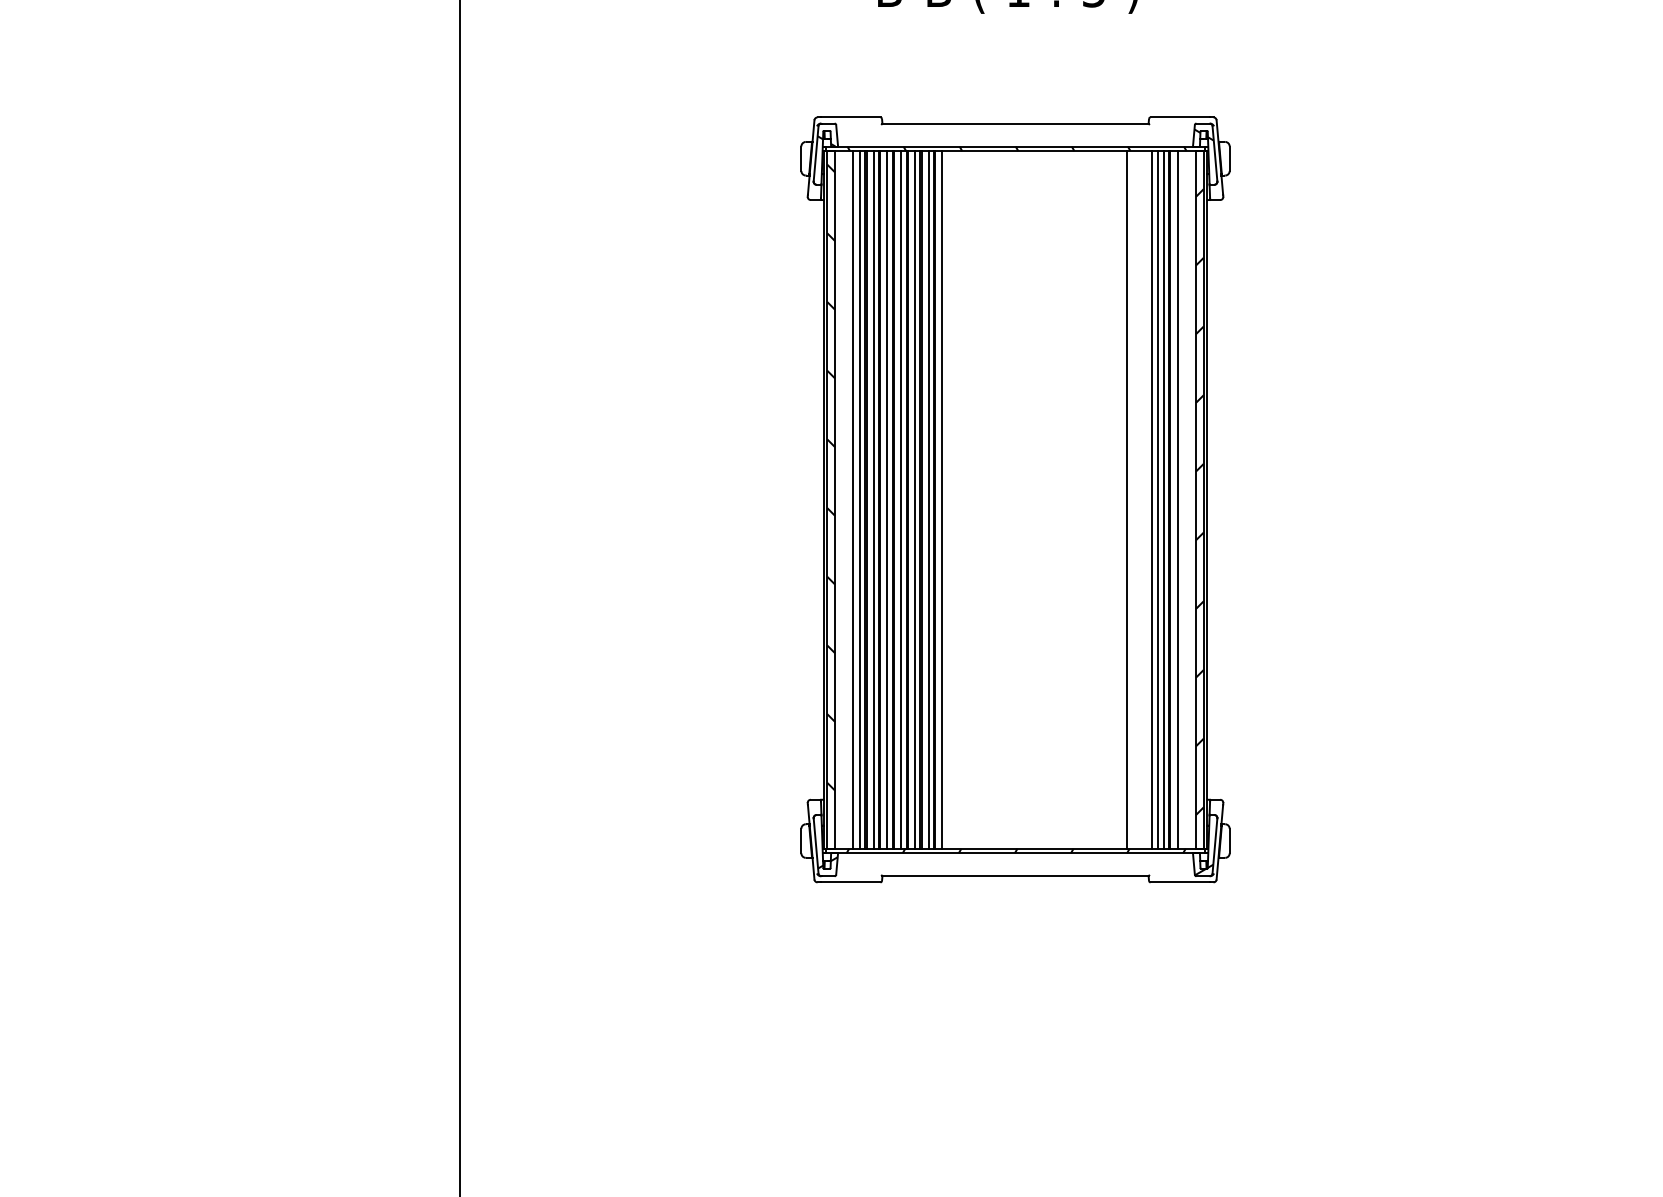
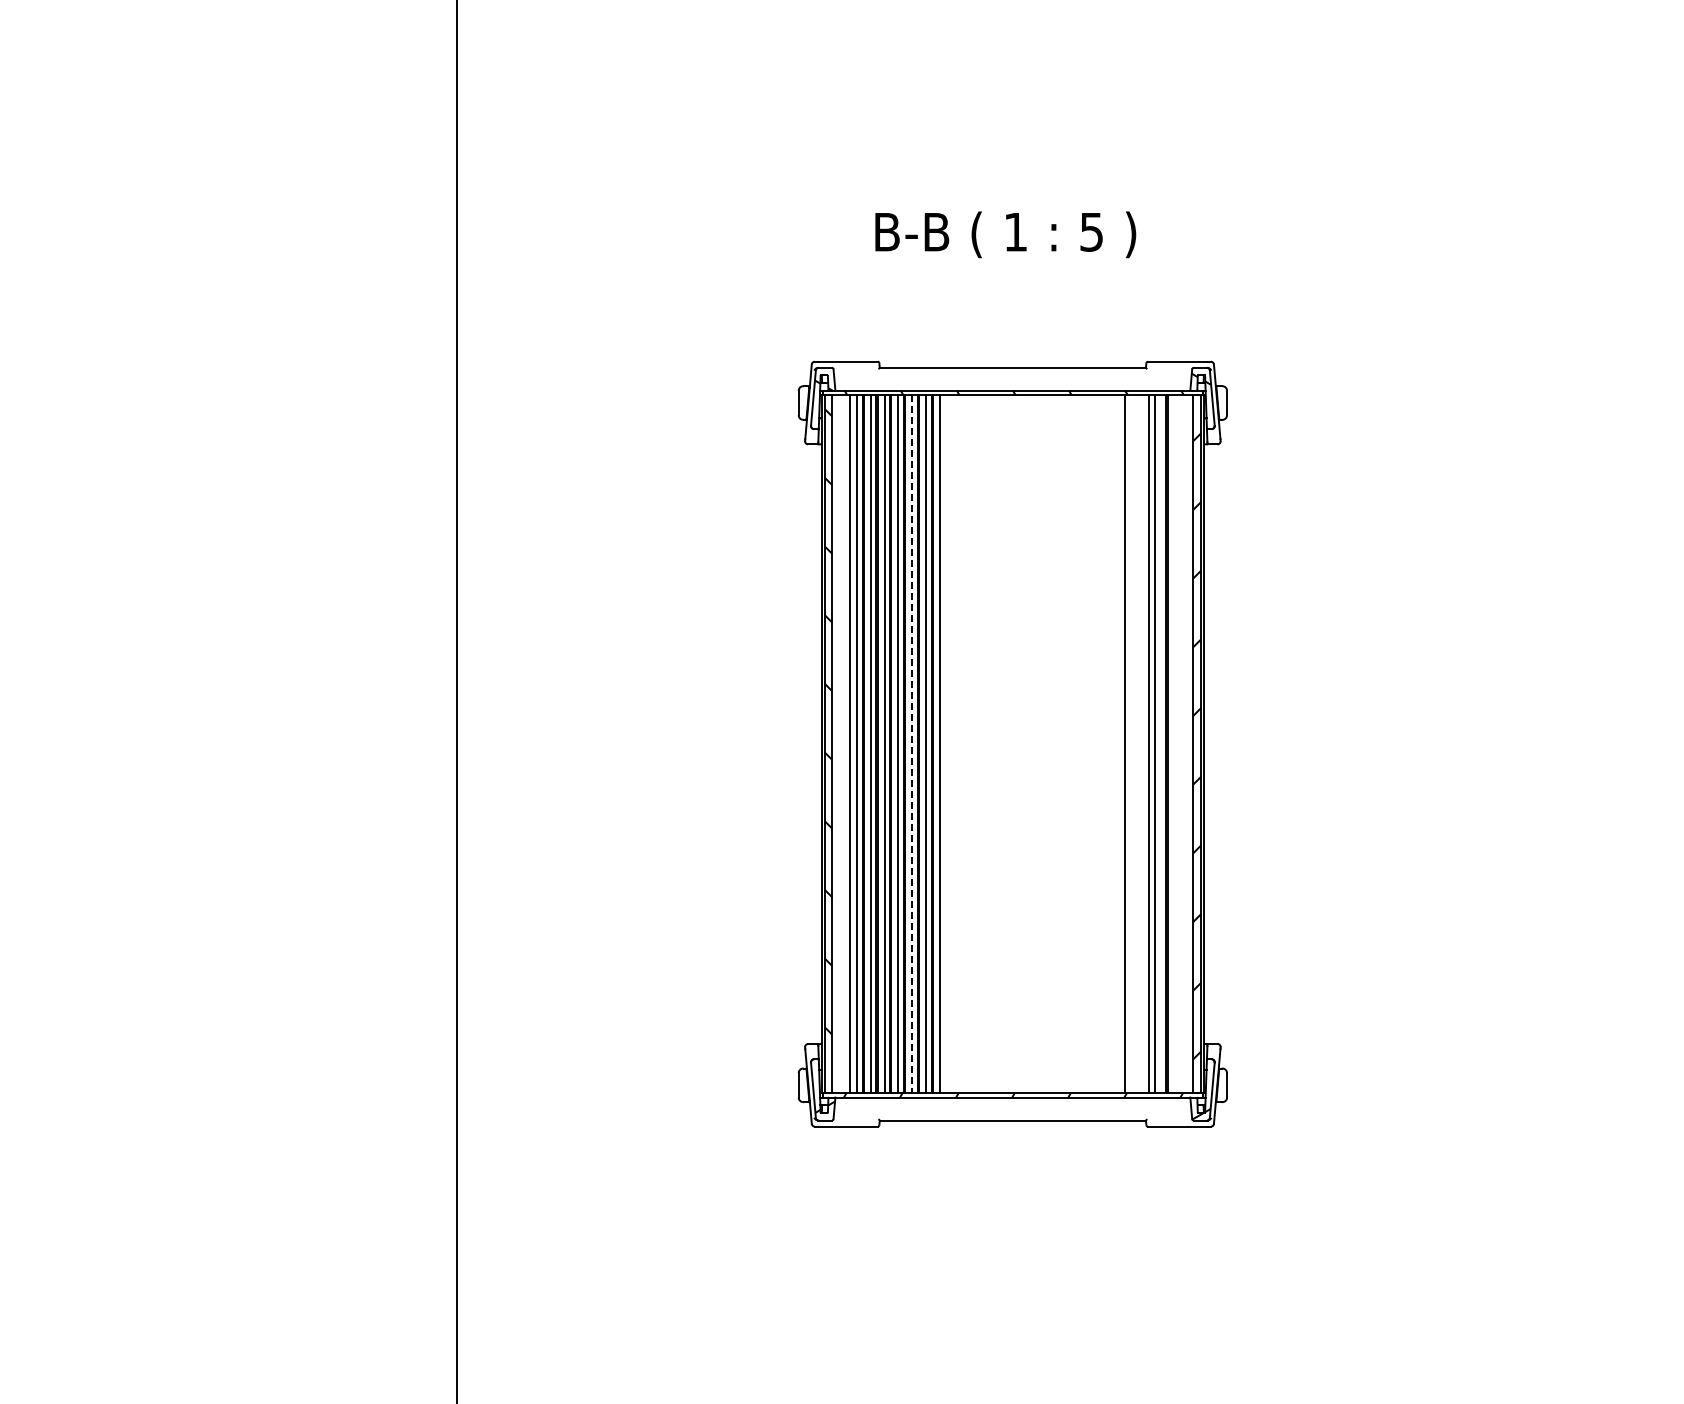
line: (1163, 499) -> (1160, 743), removed
line: (1178, 499) -> (1175, 743), removed
line: (915, 500) -> (912, 744), solid -> dashed

